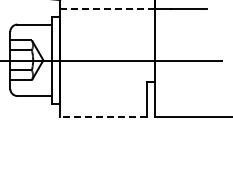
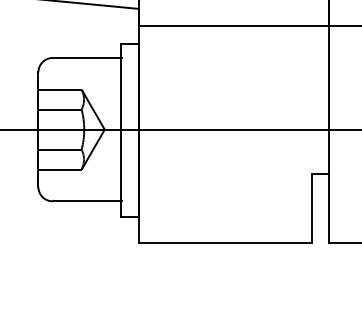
line: (107, 8) -> (233, 25), dashed -> solid
line: (102, 116) -> (223, 242), dashed -> solid

